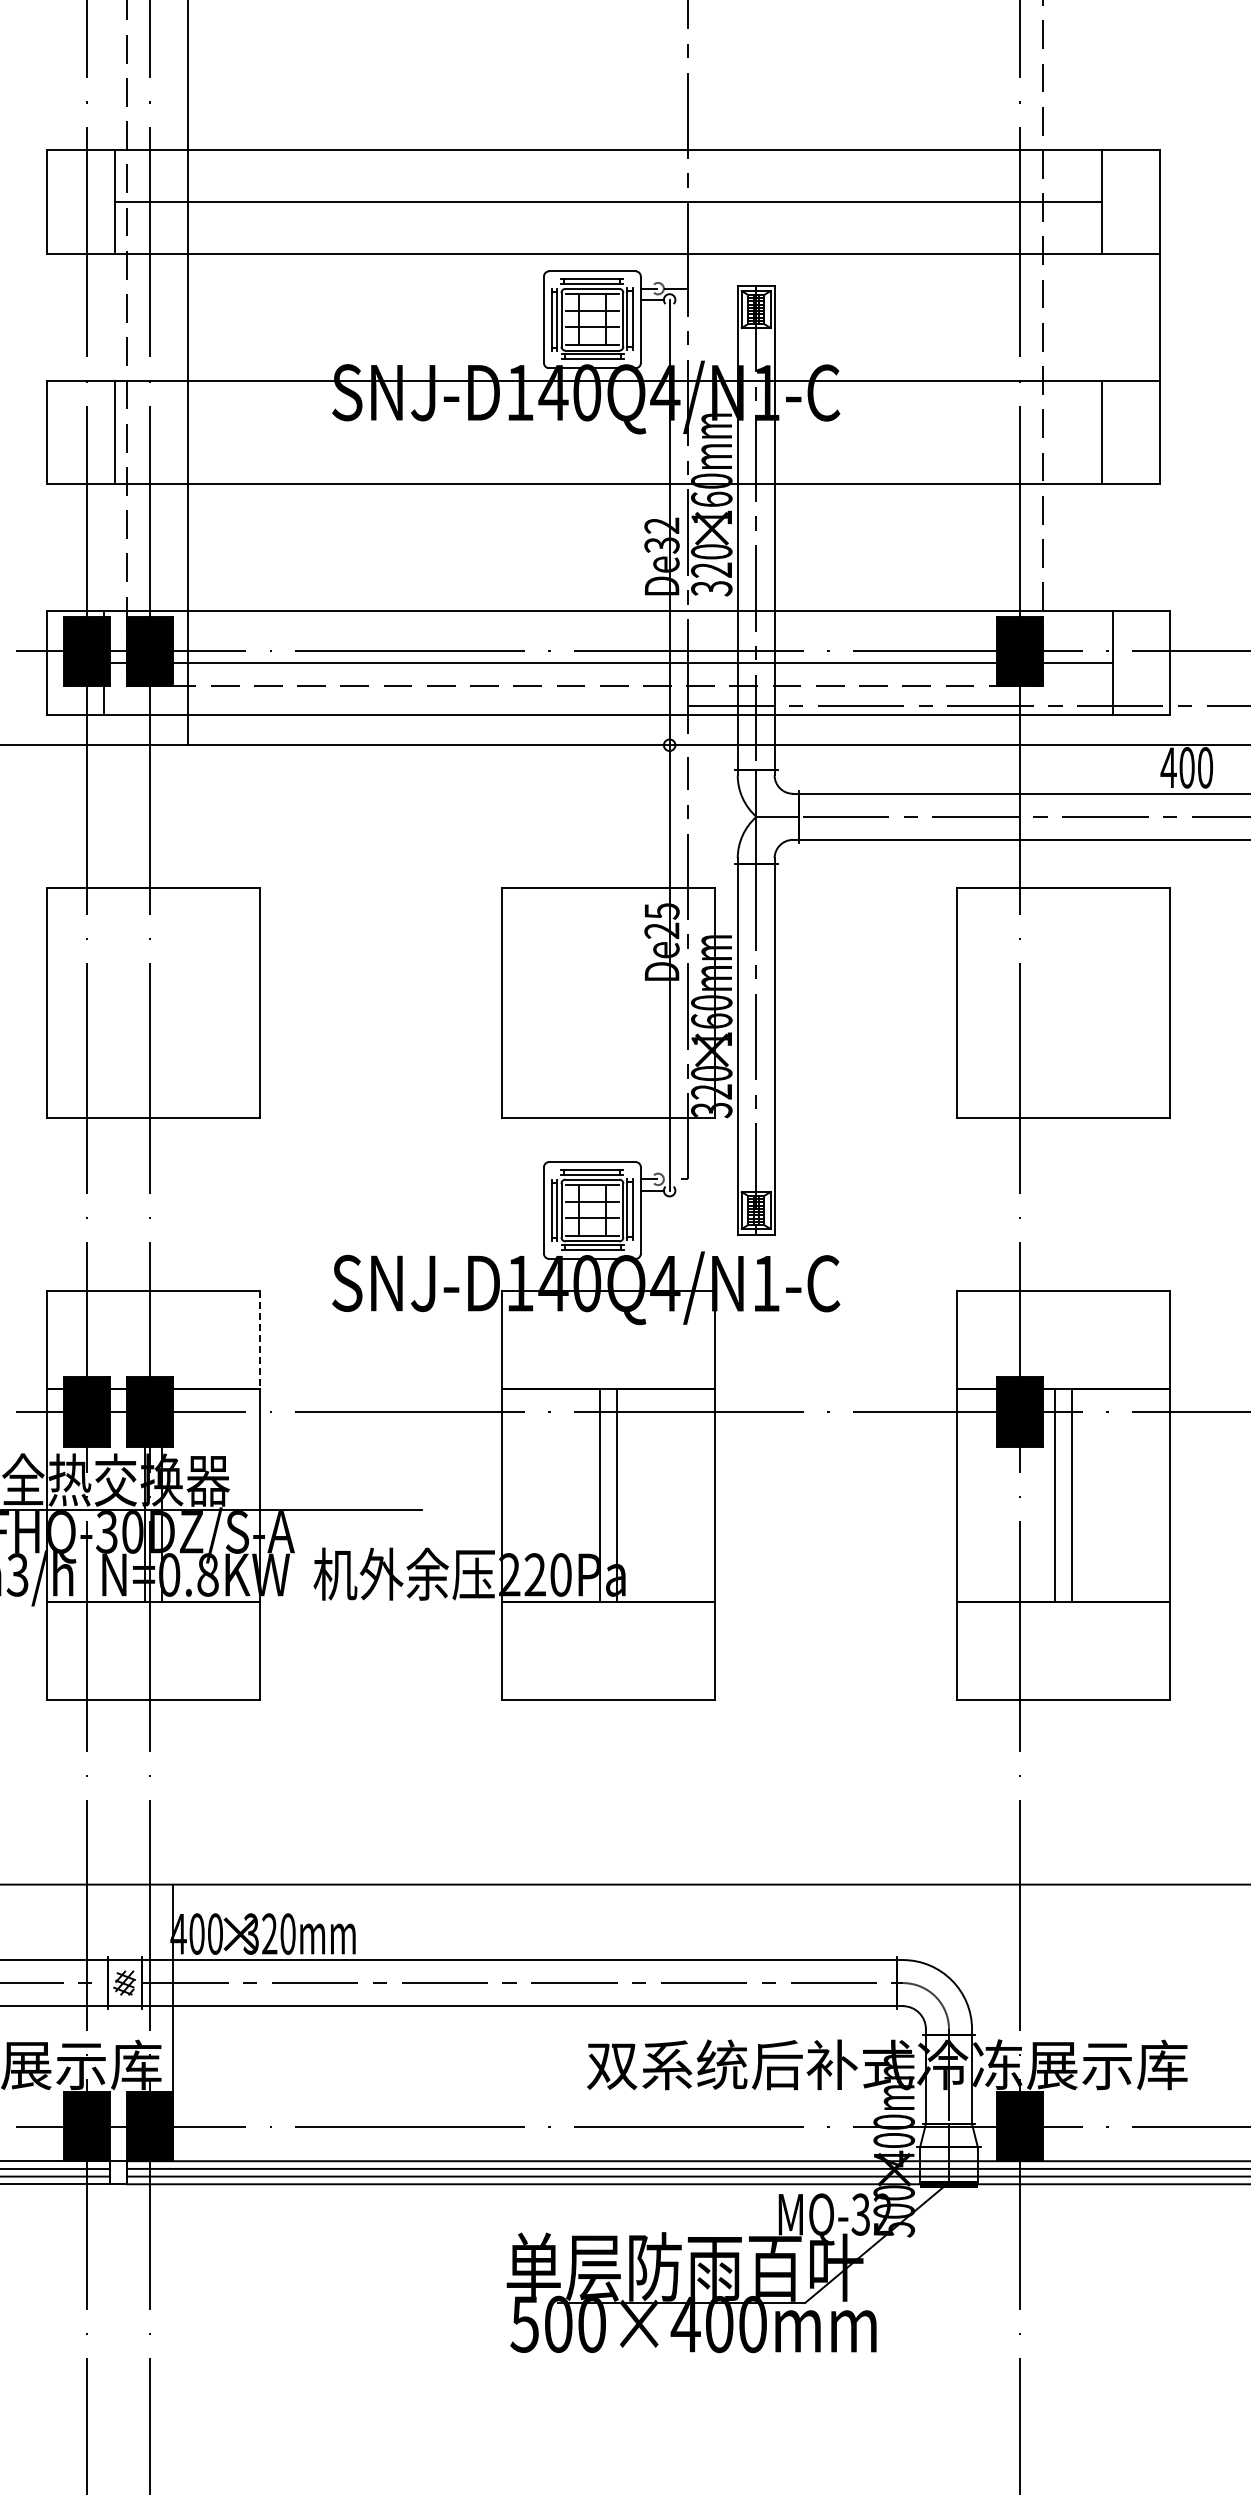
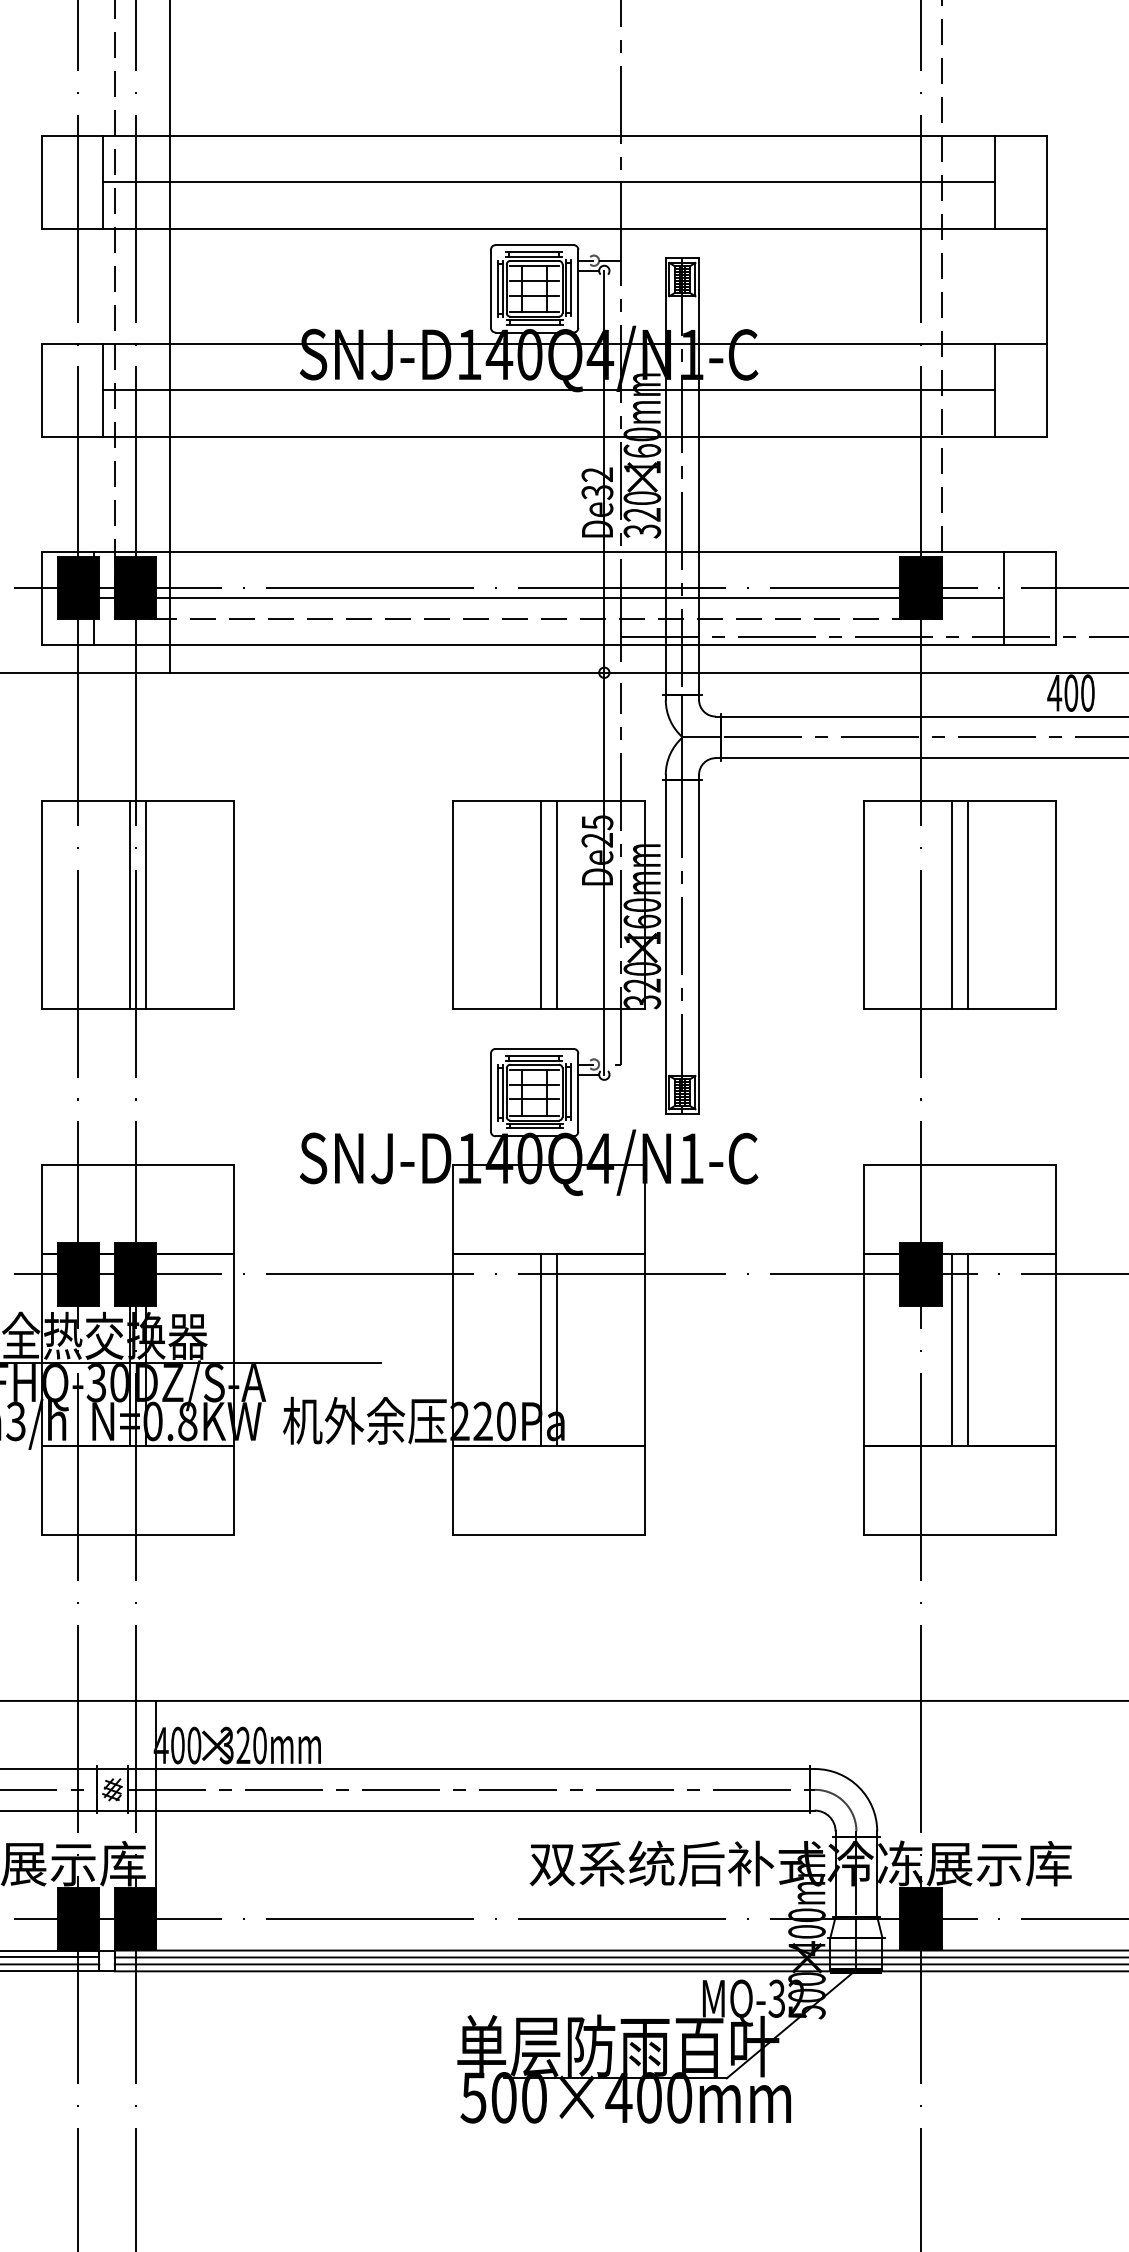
line: (608, 432) -> (549, 390), added
line: (144, 1002) -> (130, 904), added
line: (161, 1002) -> (145, 904), added
line: (599, 1002) -> (541, 904), added
line: (617, 1002) -> (557, 904), added
line: (1054, 1002) -> (951, 904), added
line: (1072, 1002) -> (967, 904), added
line: (259, 1340) -> (234, 1209), dashed -> solid

